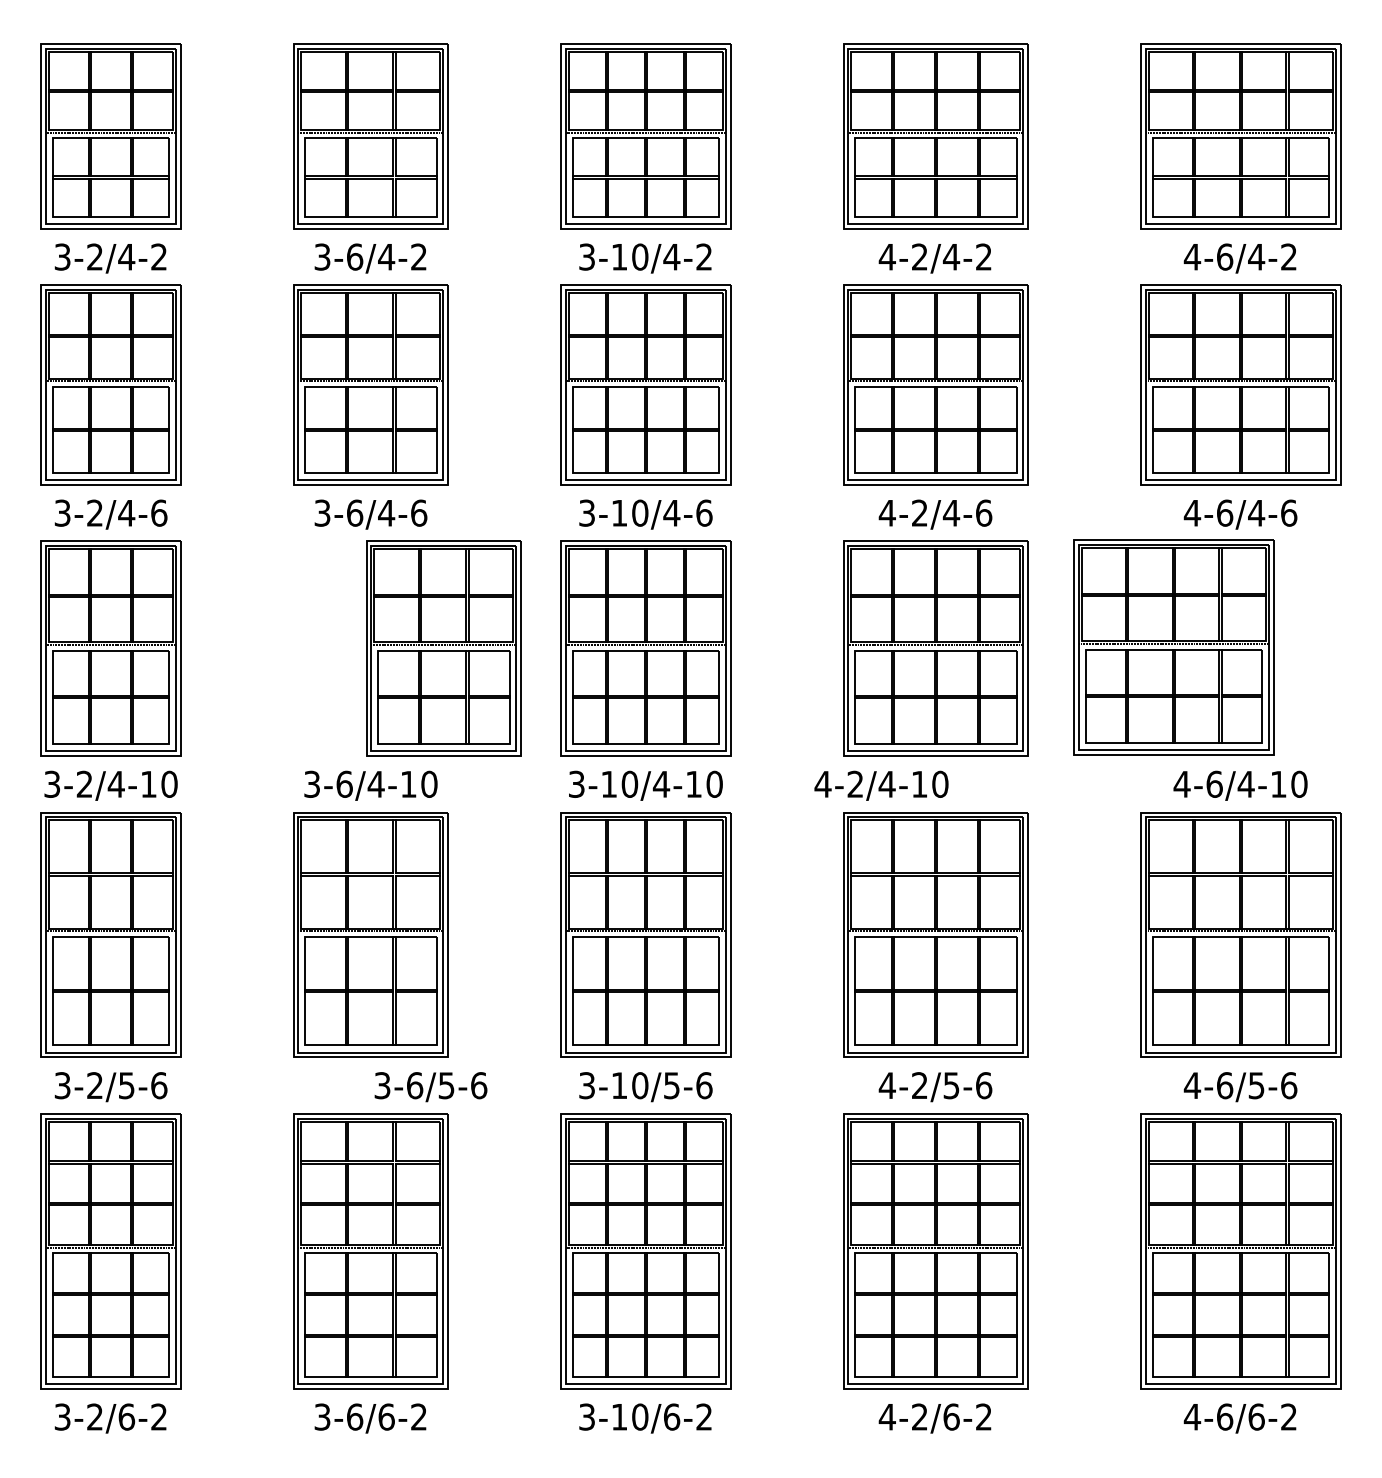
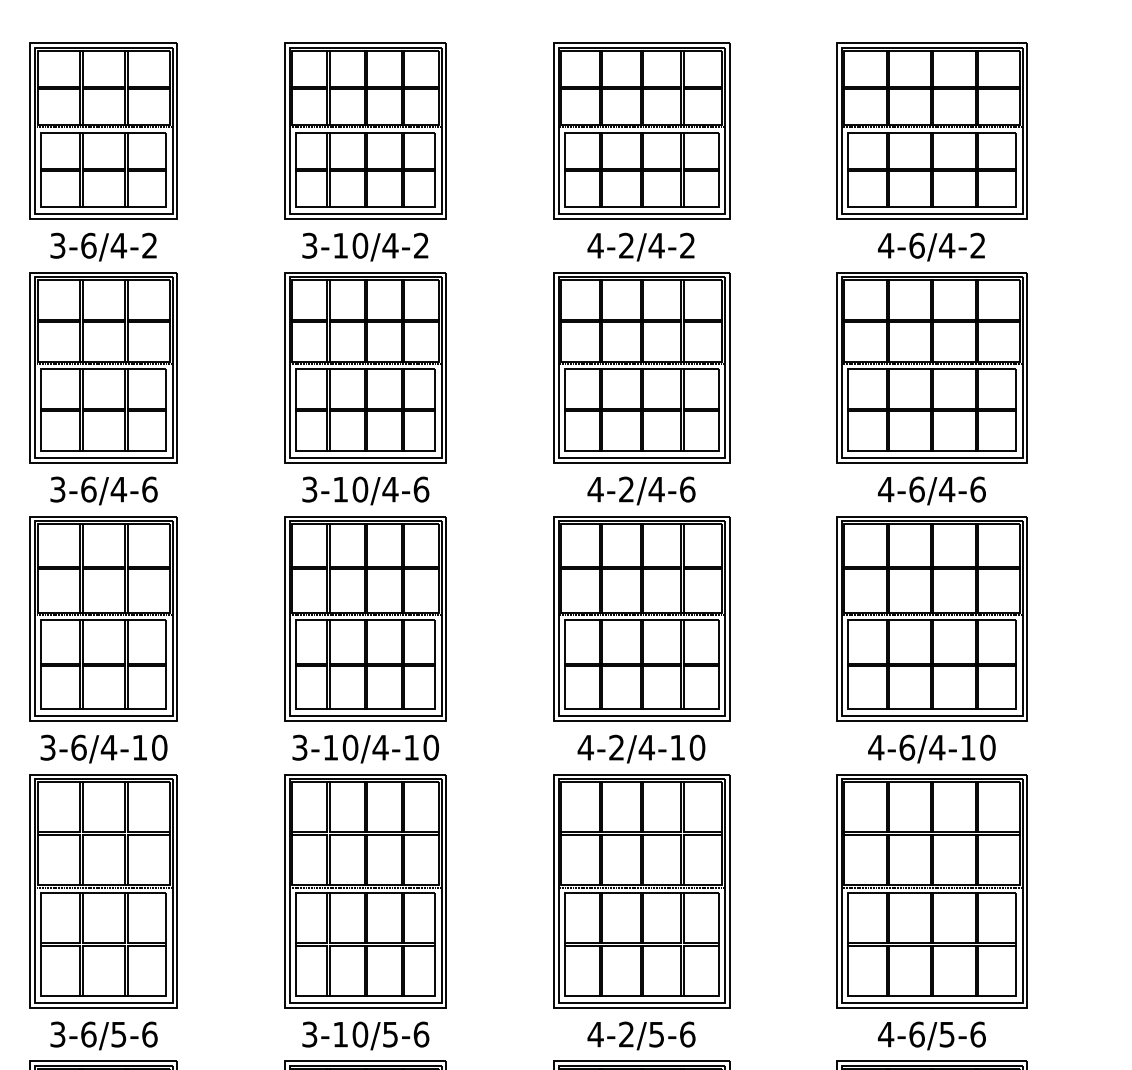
part: (1173, 647) -> (931, 618), moved
part: (443, 648) -> (103, 618), moved
text: (881, 785) -> (641, 748), moved
text: (430, 1087) -> (103, 1036), moved

